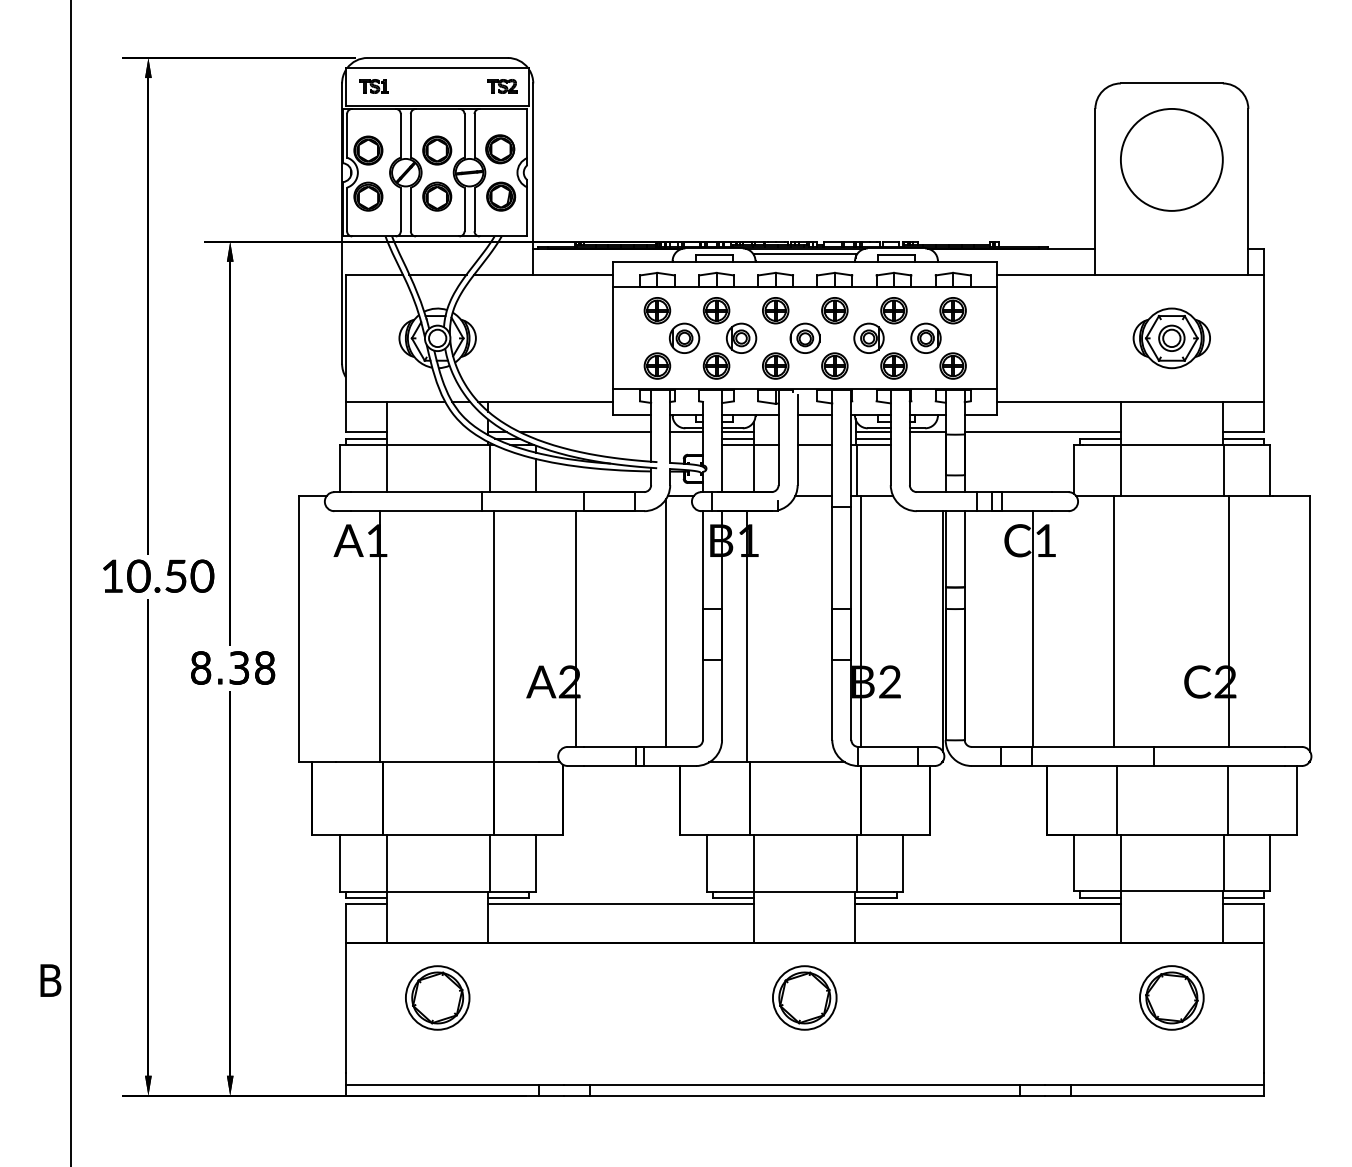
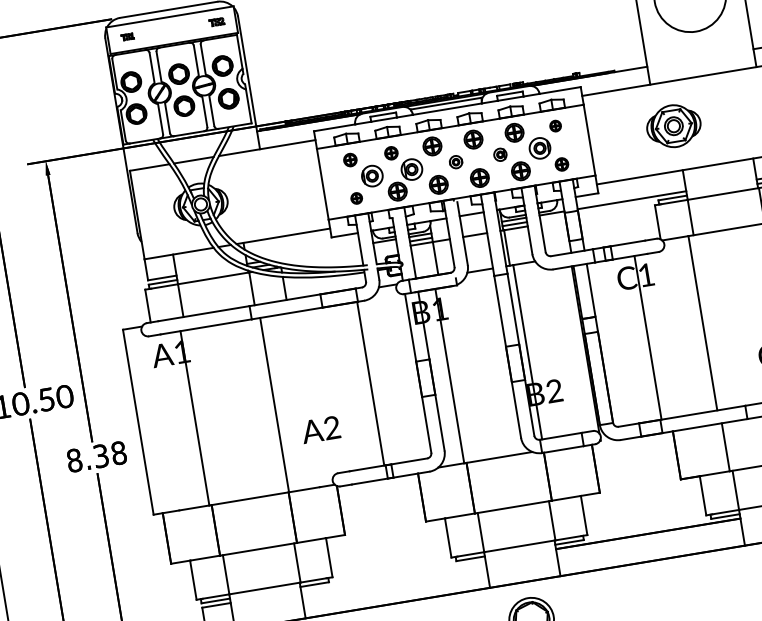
part: (373, 86) -> (127, 37), size x0.6
part: (502, 86) -> (217, 22), size x0.7
part: (657, 310) -> (350, 159), size x0.7
part: (716, 310) -> (391, 153), size x0.7
part: (952, 310) -> (555, 125), size x0.6
part: (804, 337) -> (455, 161), size x0.6
part: (868, 337) -> (499, 154), size x0.6
part: (1171, 338) -> (673, 126), moved
part: (657, 365) -> (356, 198), size x0.6
part: (952, 365) -> (561, 164), size x0.7
line: (585, 432) -> (314, 252), removed
line: (666, 622) -> (392, 375), removed
line: (576, 628) -> (370, 383), moved
line: (621, 903) -> (393, 575), removed

